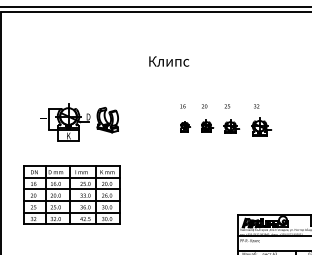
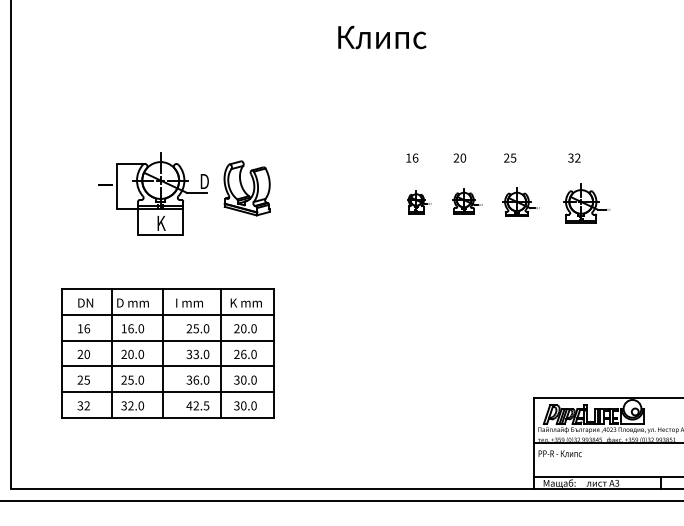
text: (169, 61) -> (382, 37), moved

